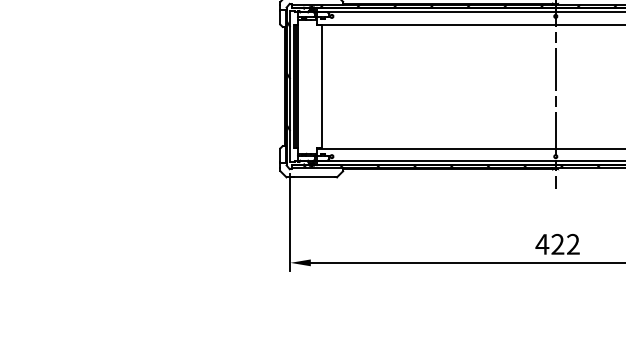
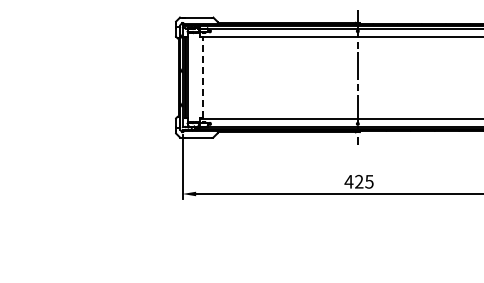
line: (321, 86) -> (203, 77), solid -> dashed
text: (573, 243) -> (369, 181), 422 -> 425

